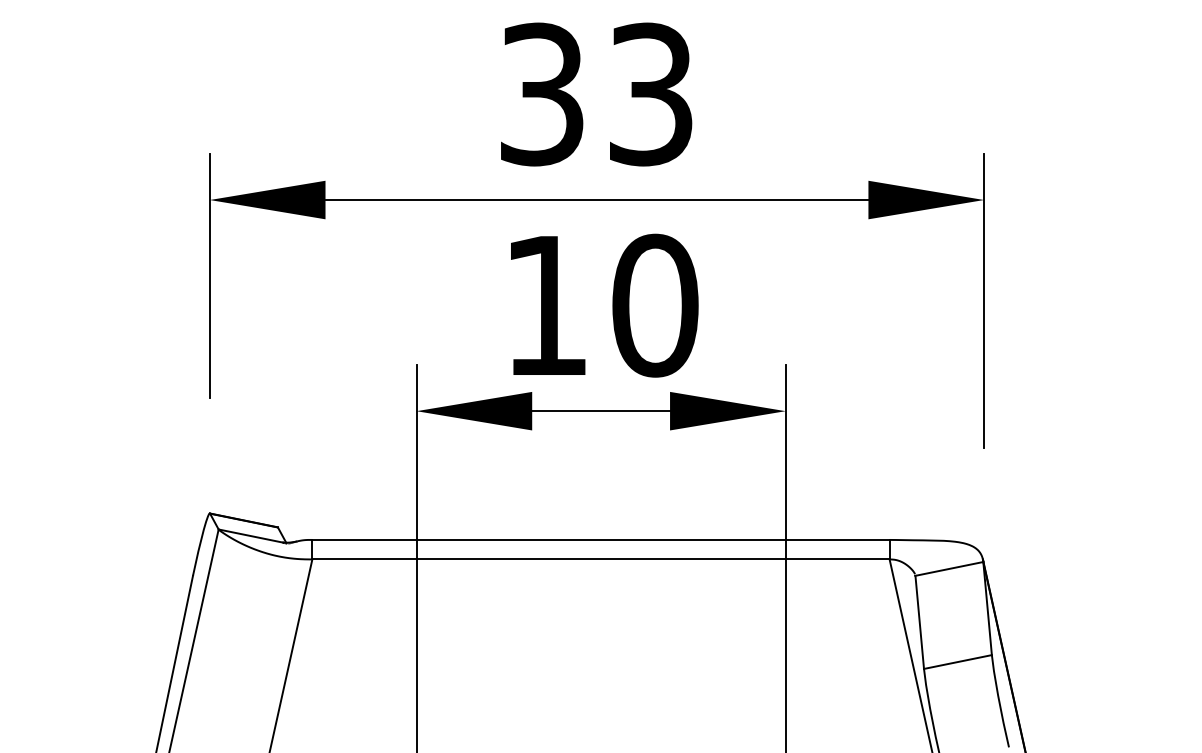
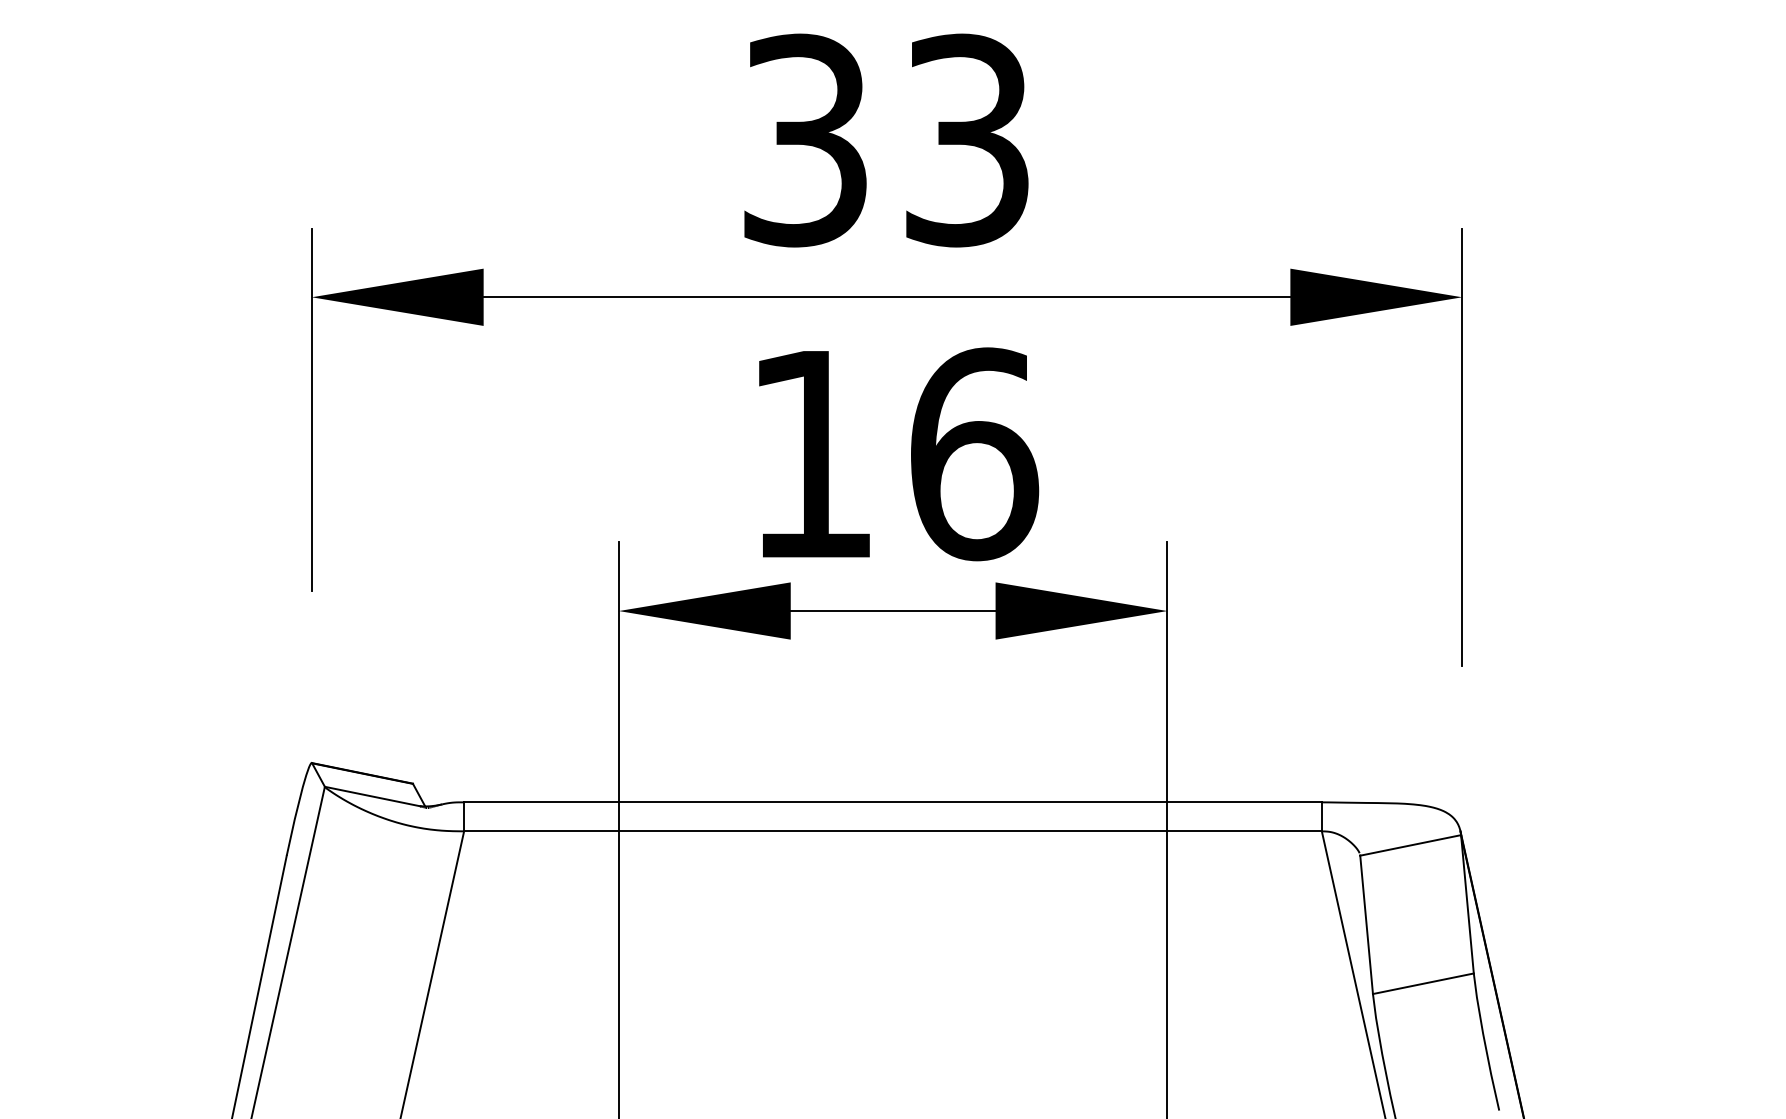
text: (655, 305) -> (973, 454), 10 -> 16

